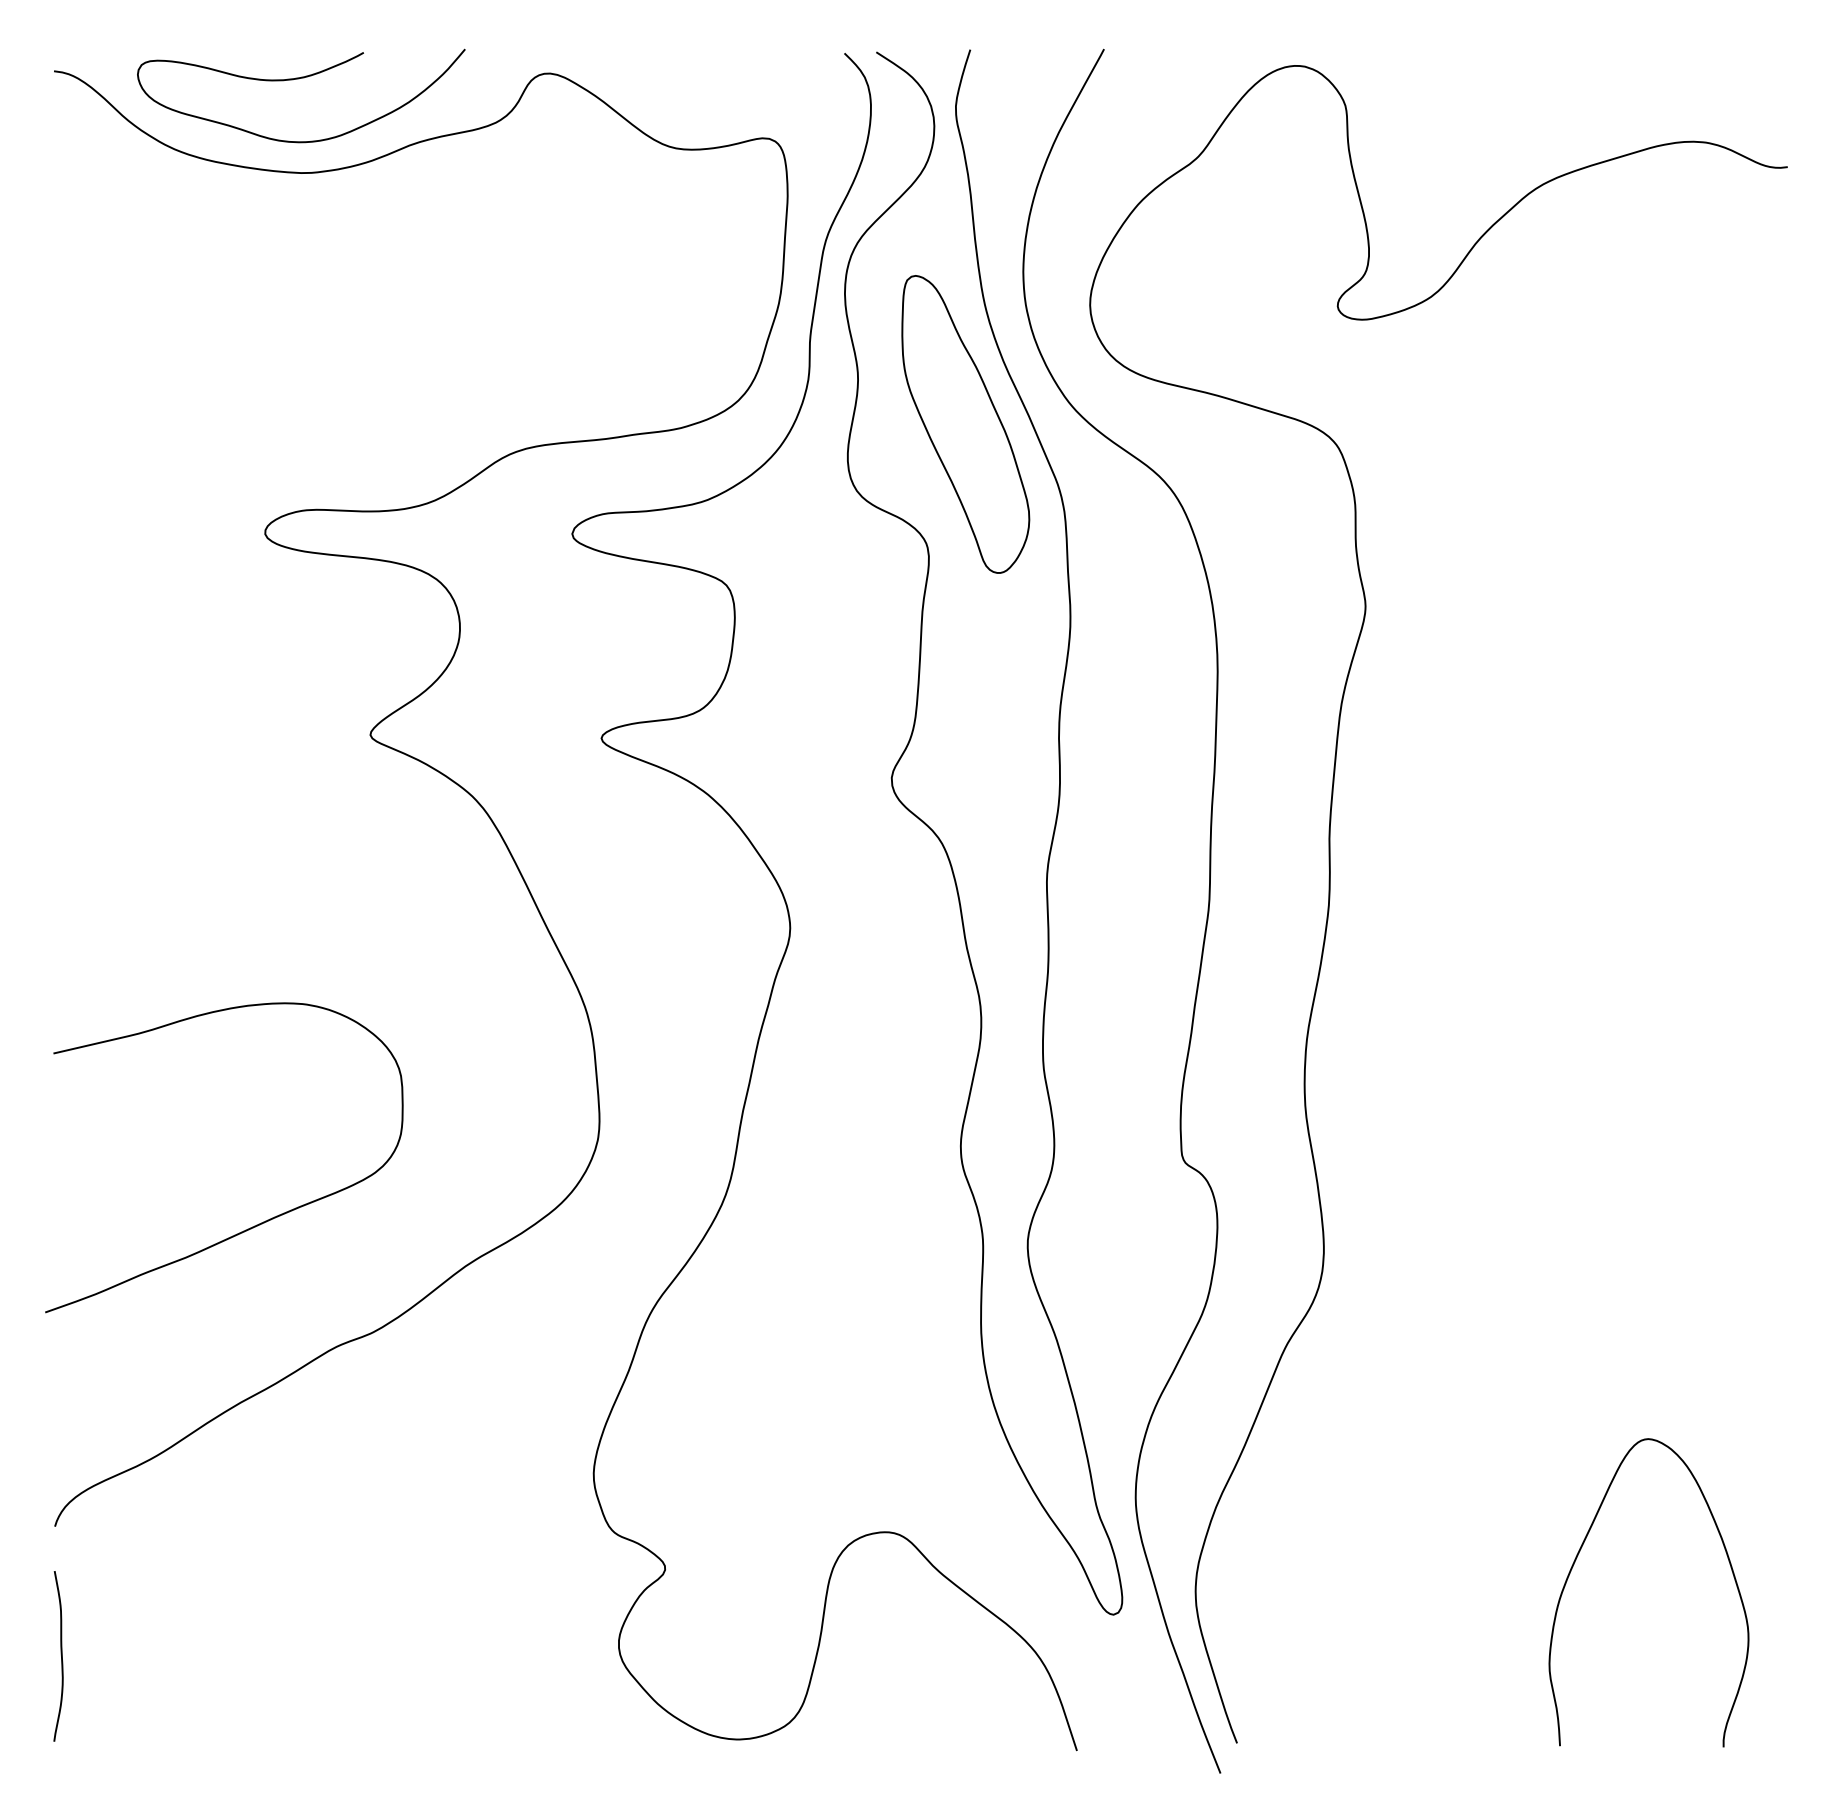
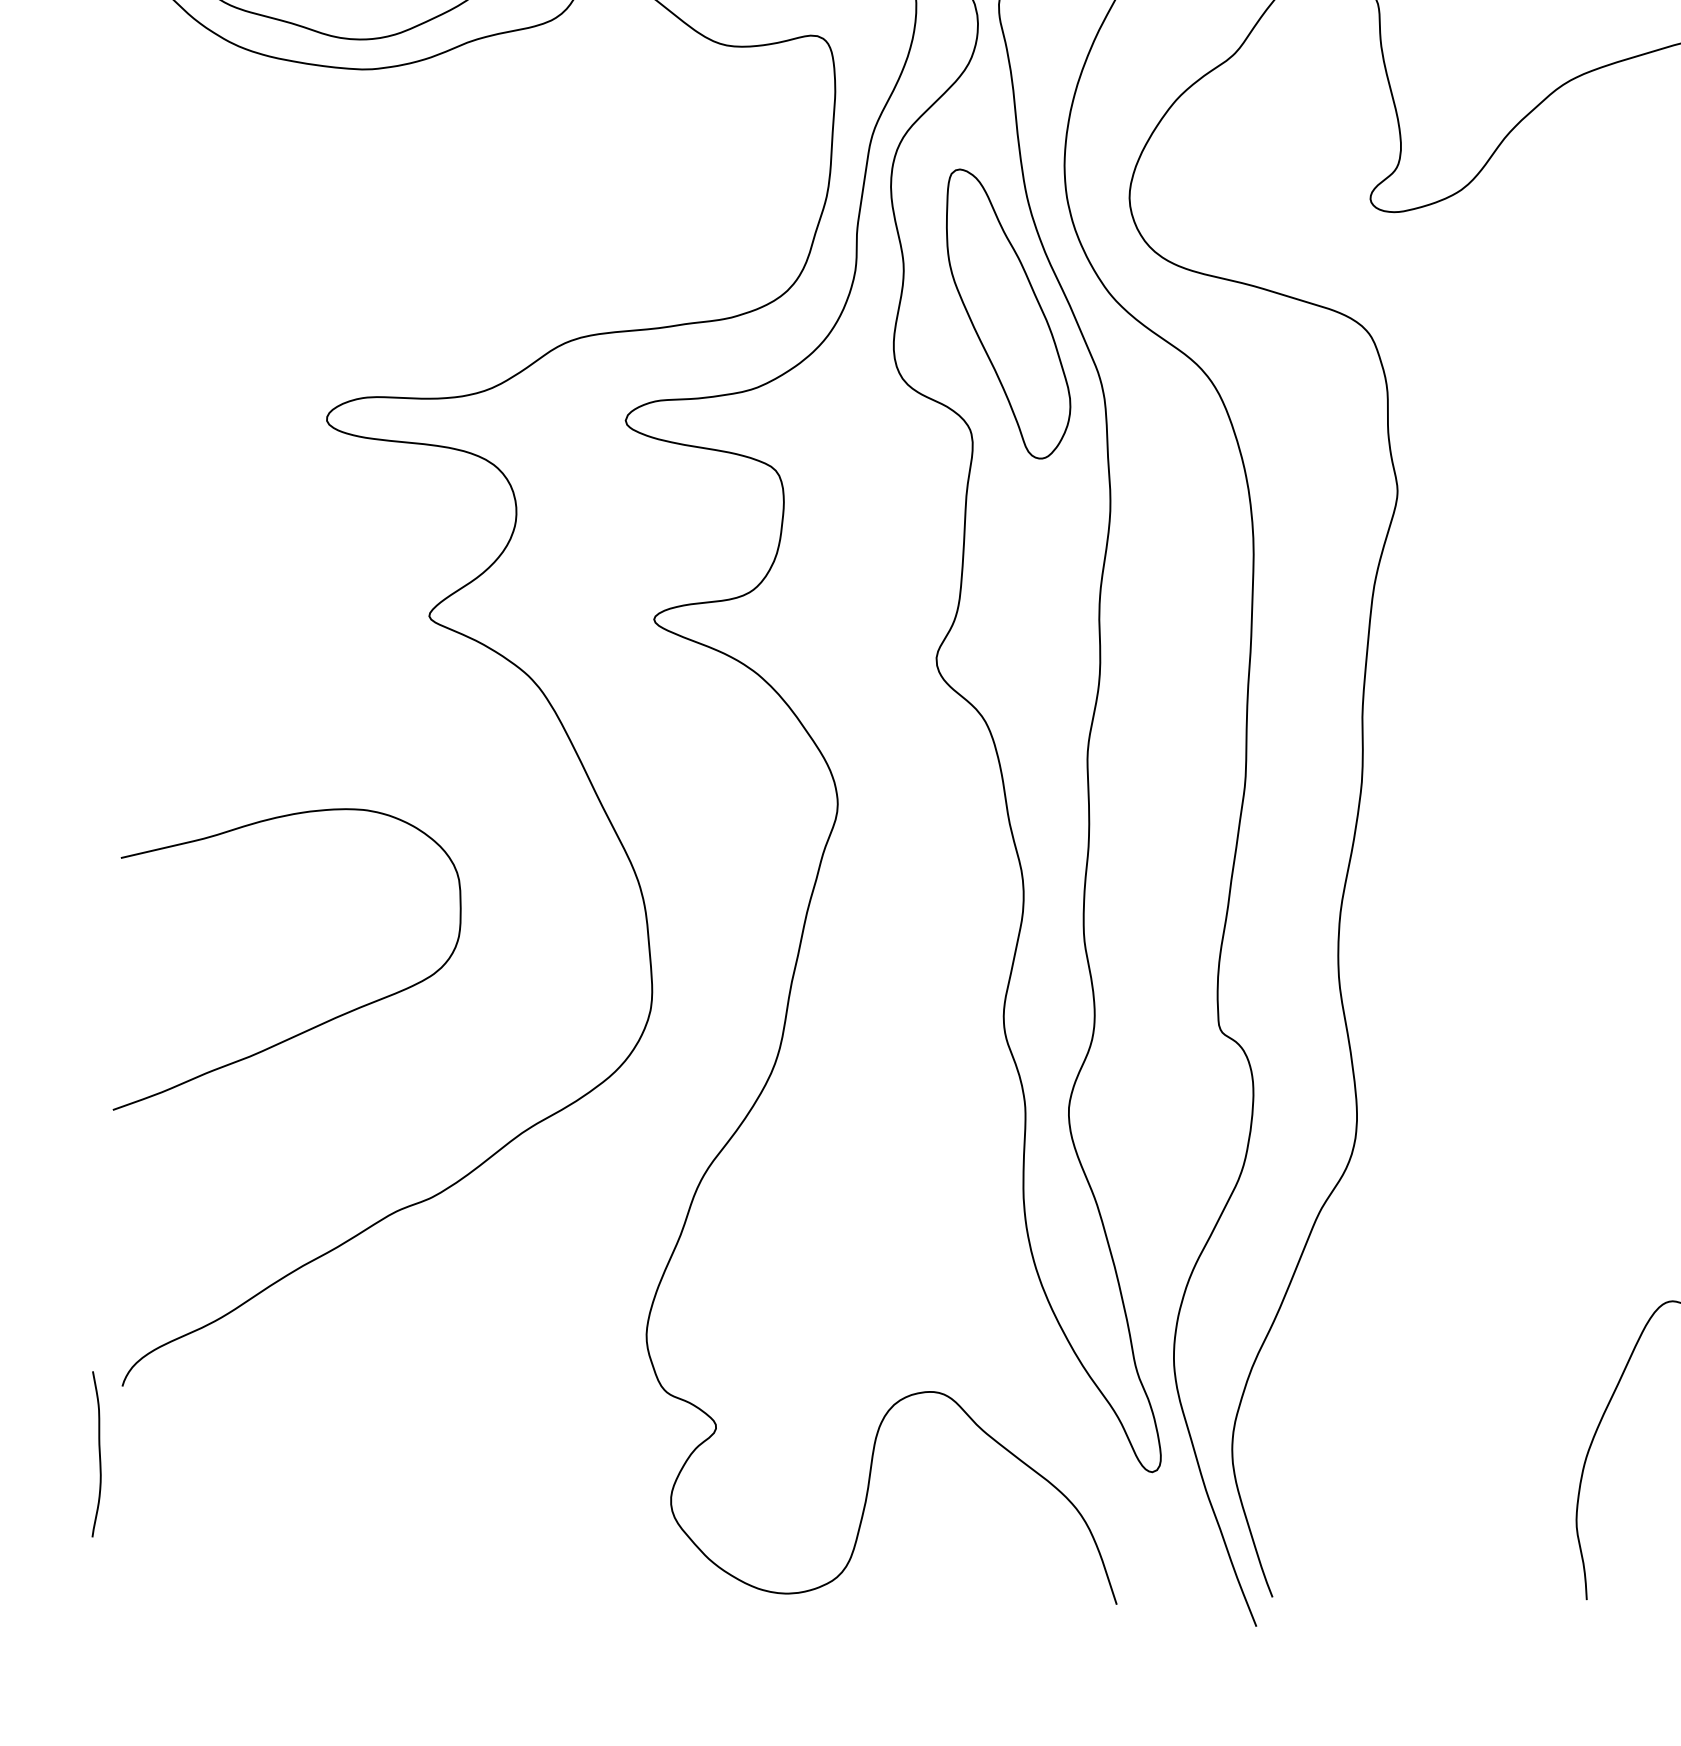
curve: (256, 1224) -> (318, 1024), moved
curve: (60, 1654) -> (98, 1452), moved

